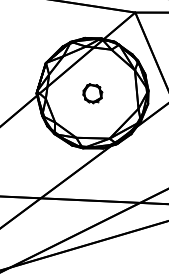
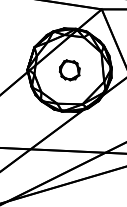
part: (92, 93) -> (69, 70), size x1.43

